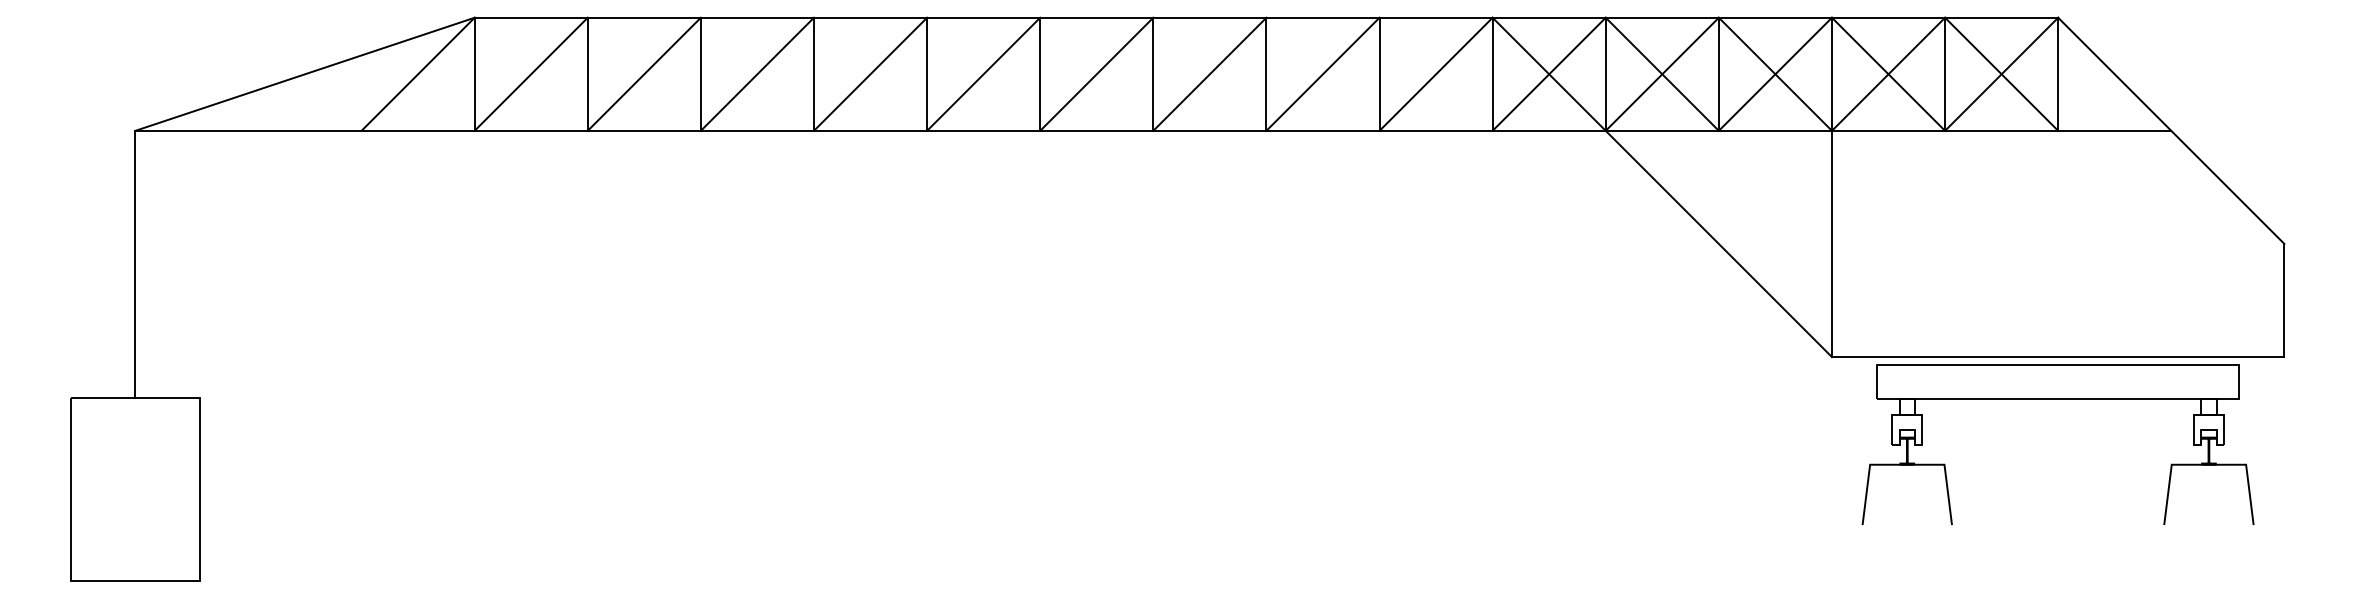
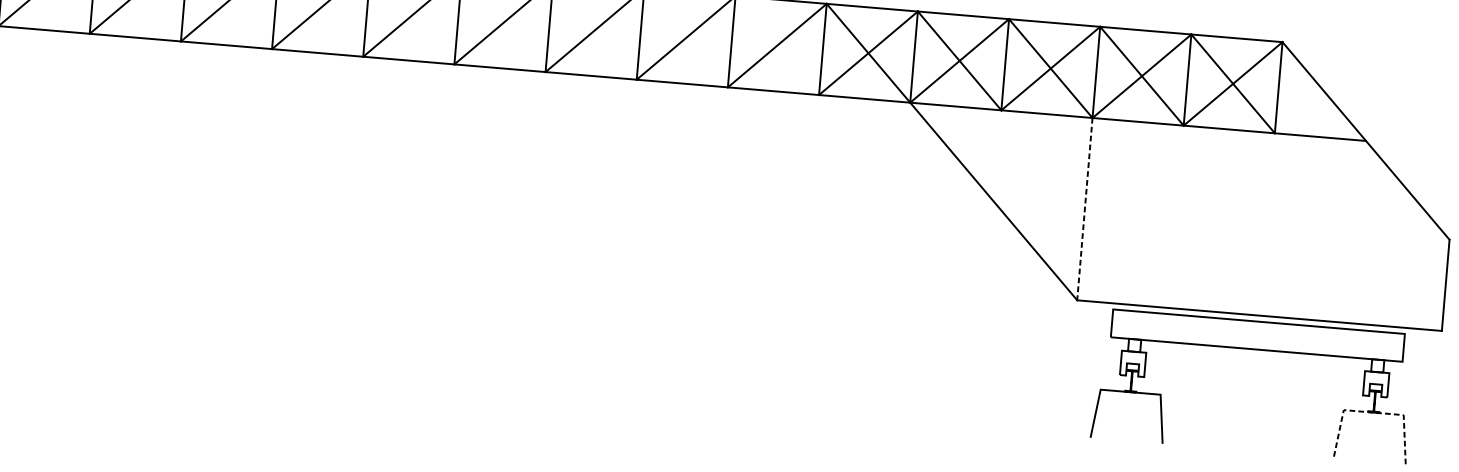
line: (1831, 244) -> (1084, 209), solid -> dashed
line: (2208, 464) -> (1373, 412), solid -> dashed

